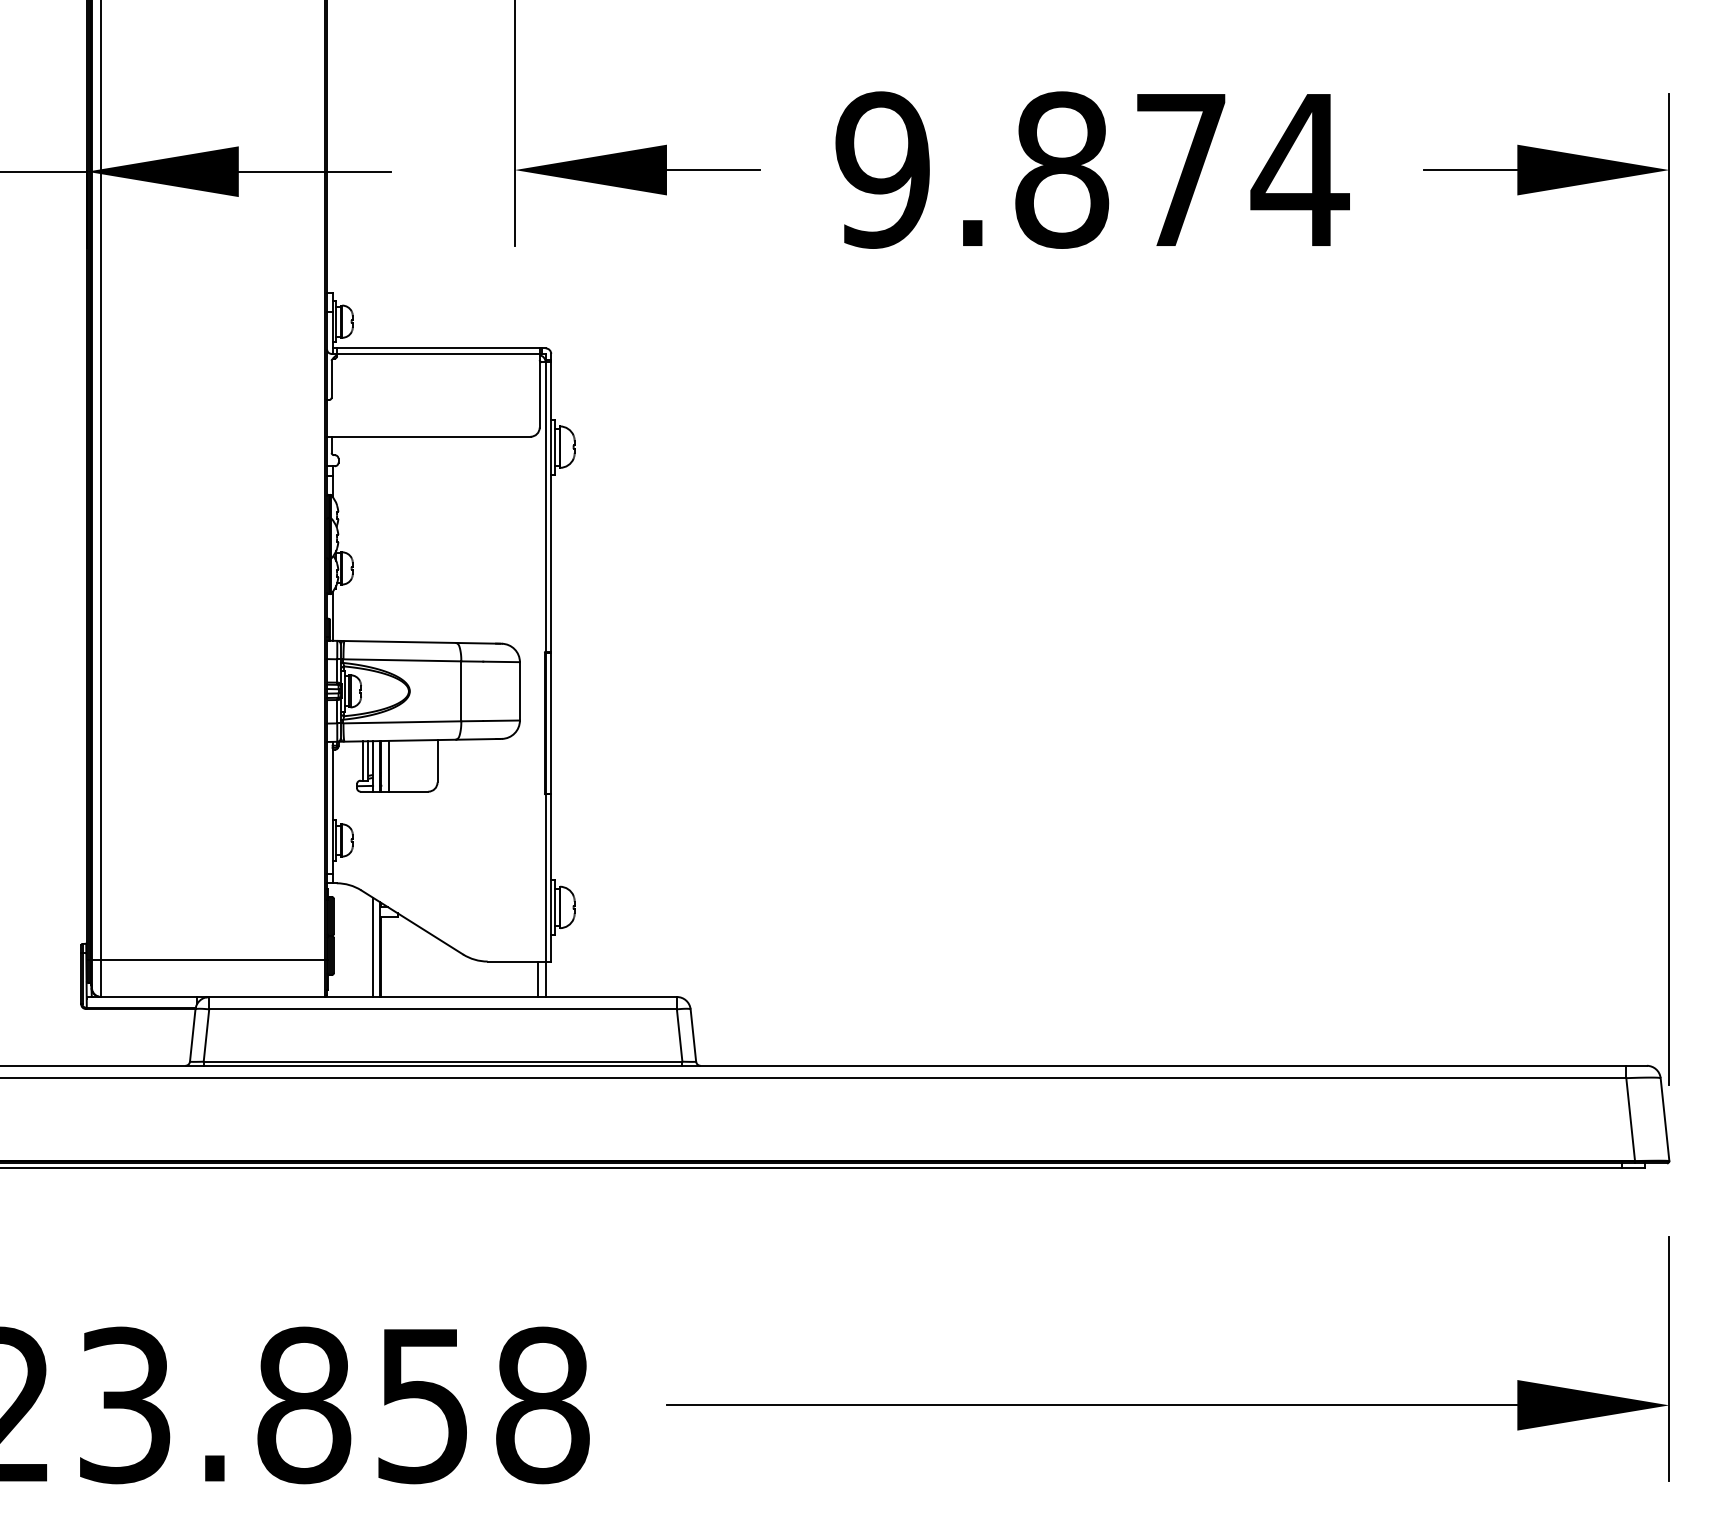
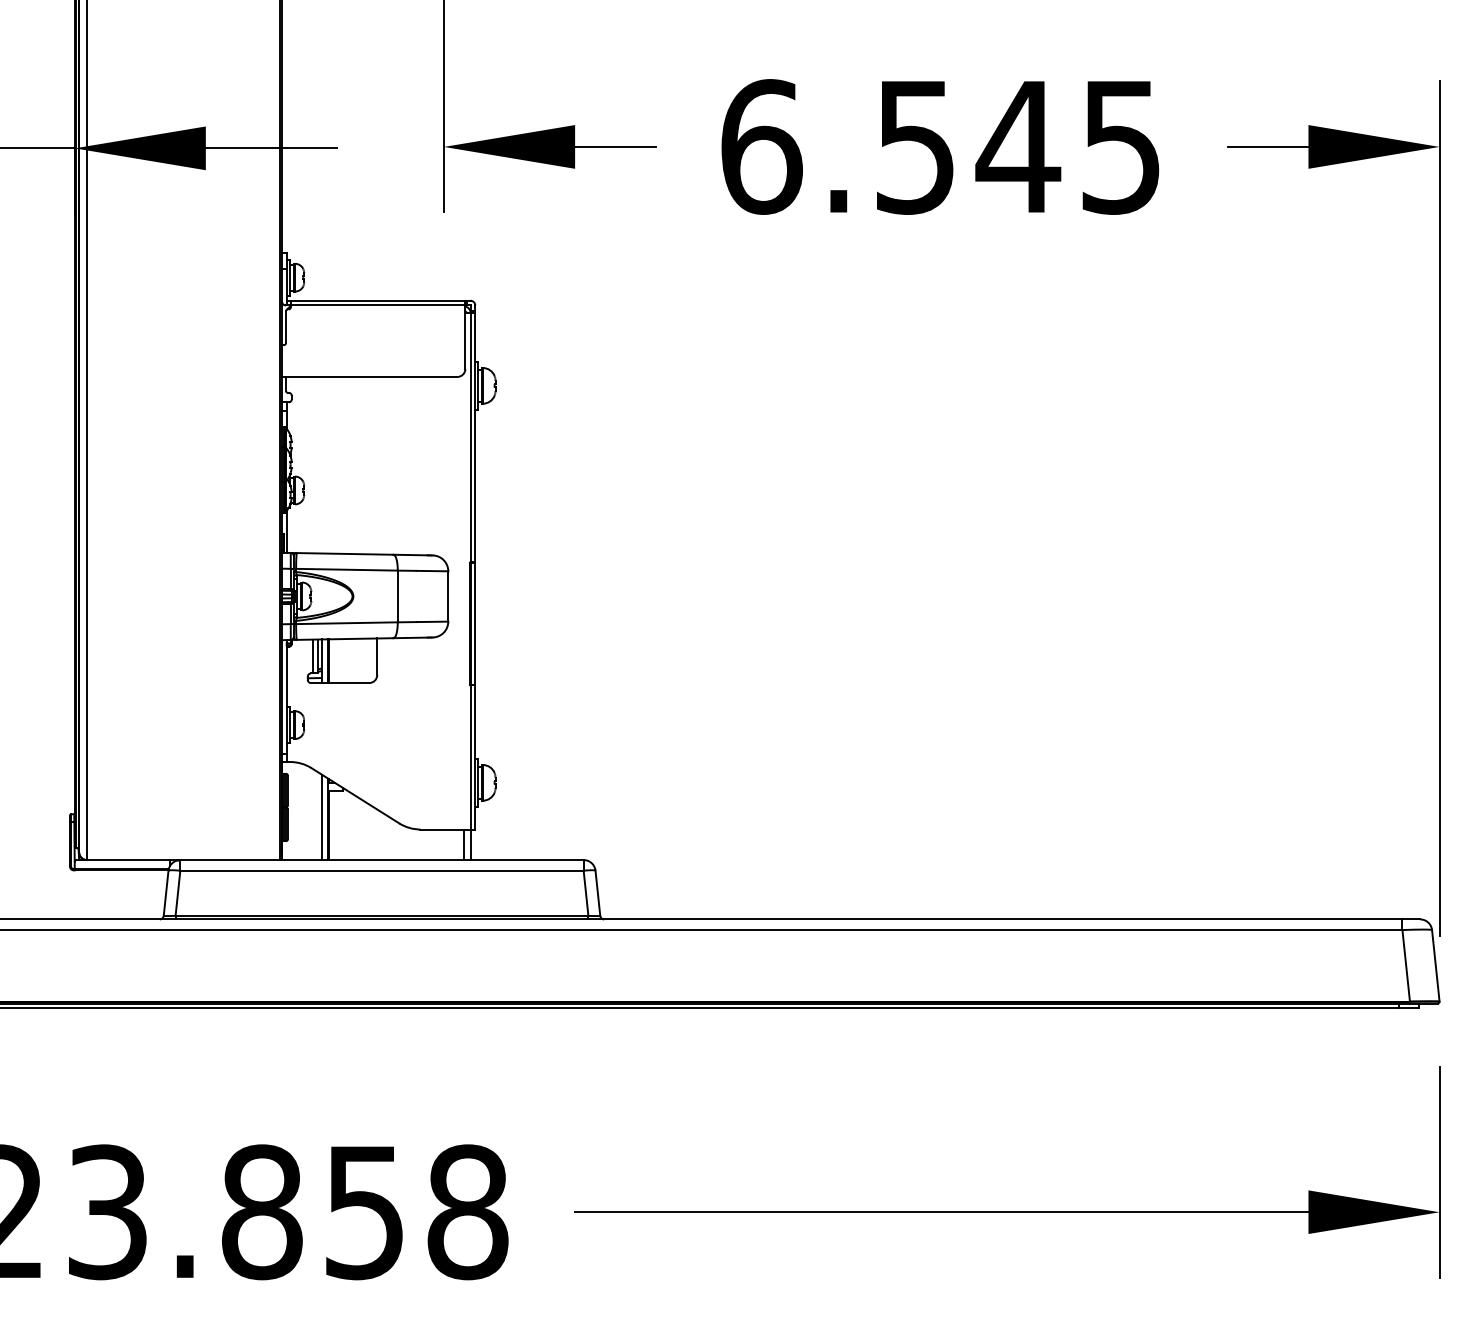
text: (1092, 169) -> (942, 146), 9.874 -> 6.545
line: (388, 765) -> (334, 660), removed
line: (206, 960) -> (177, 828), removed

